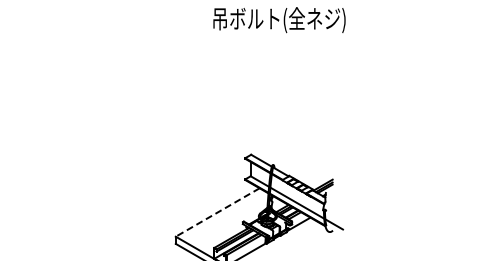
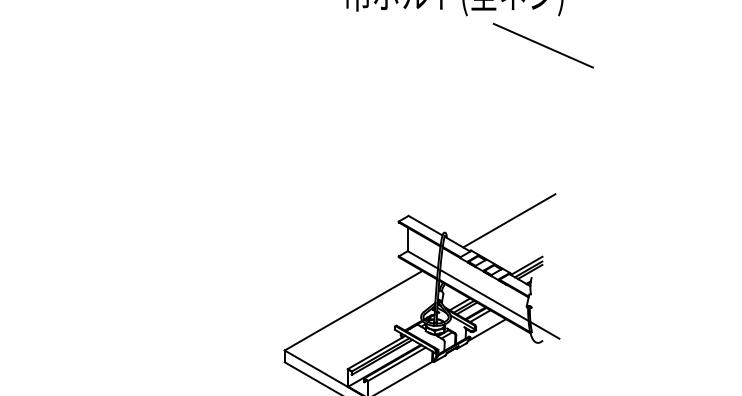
line: (333, 50) -> (543, 44), added
line: (312, 157) -> (509, 220), added
line: (217, 212) -> (353, 310), dashed -> solid

